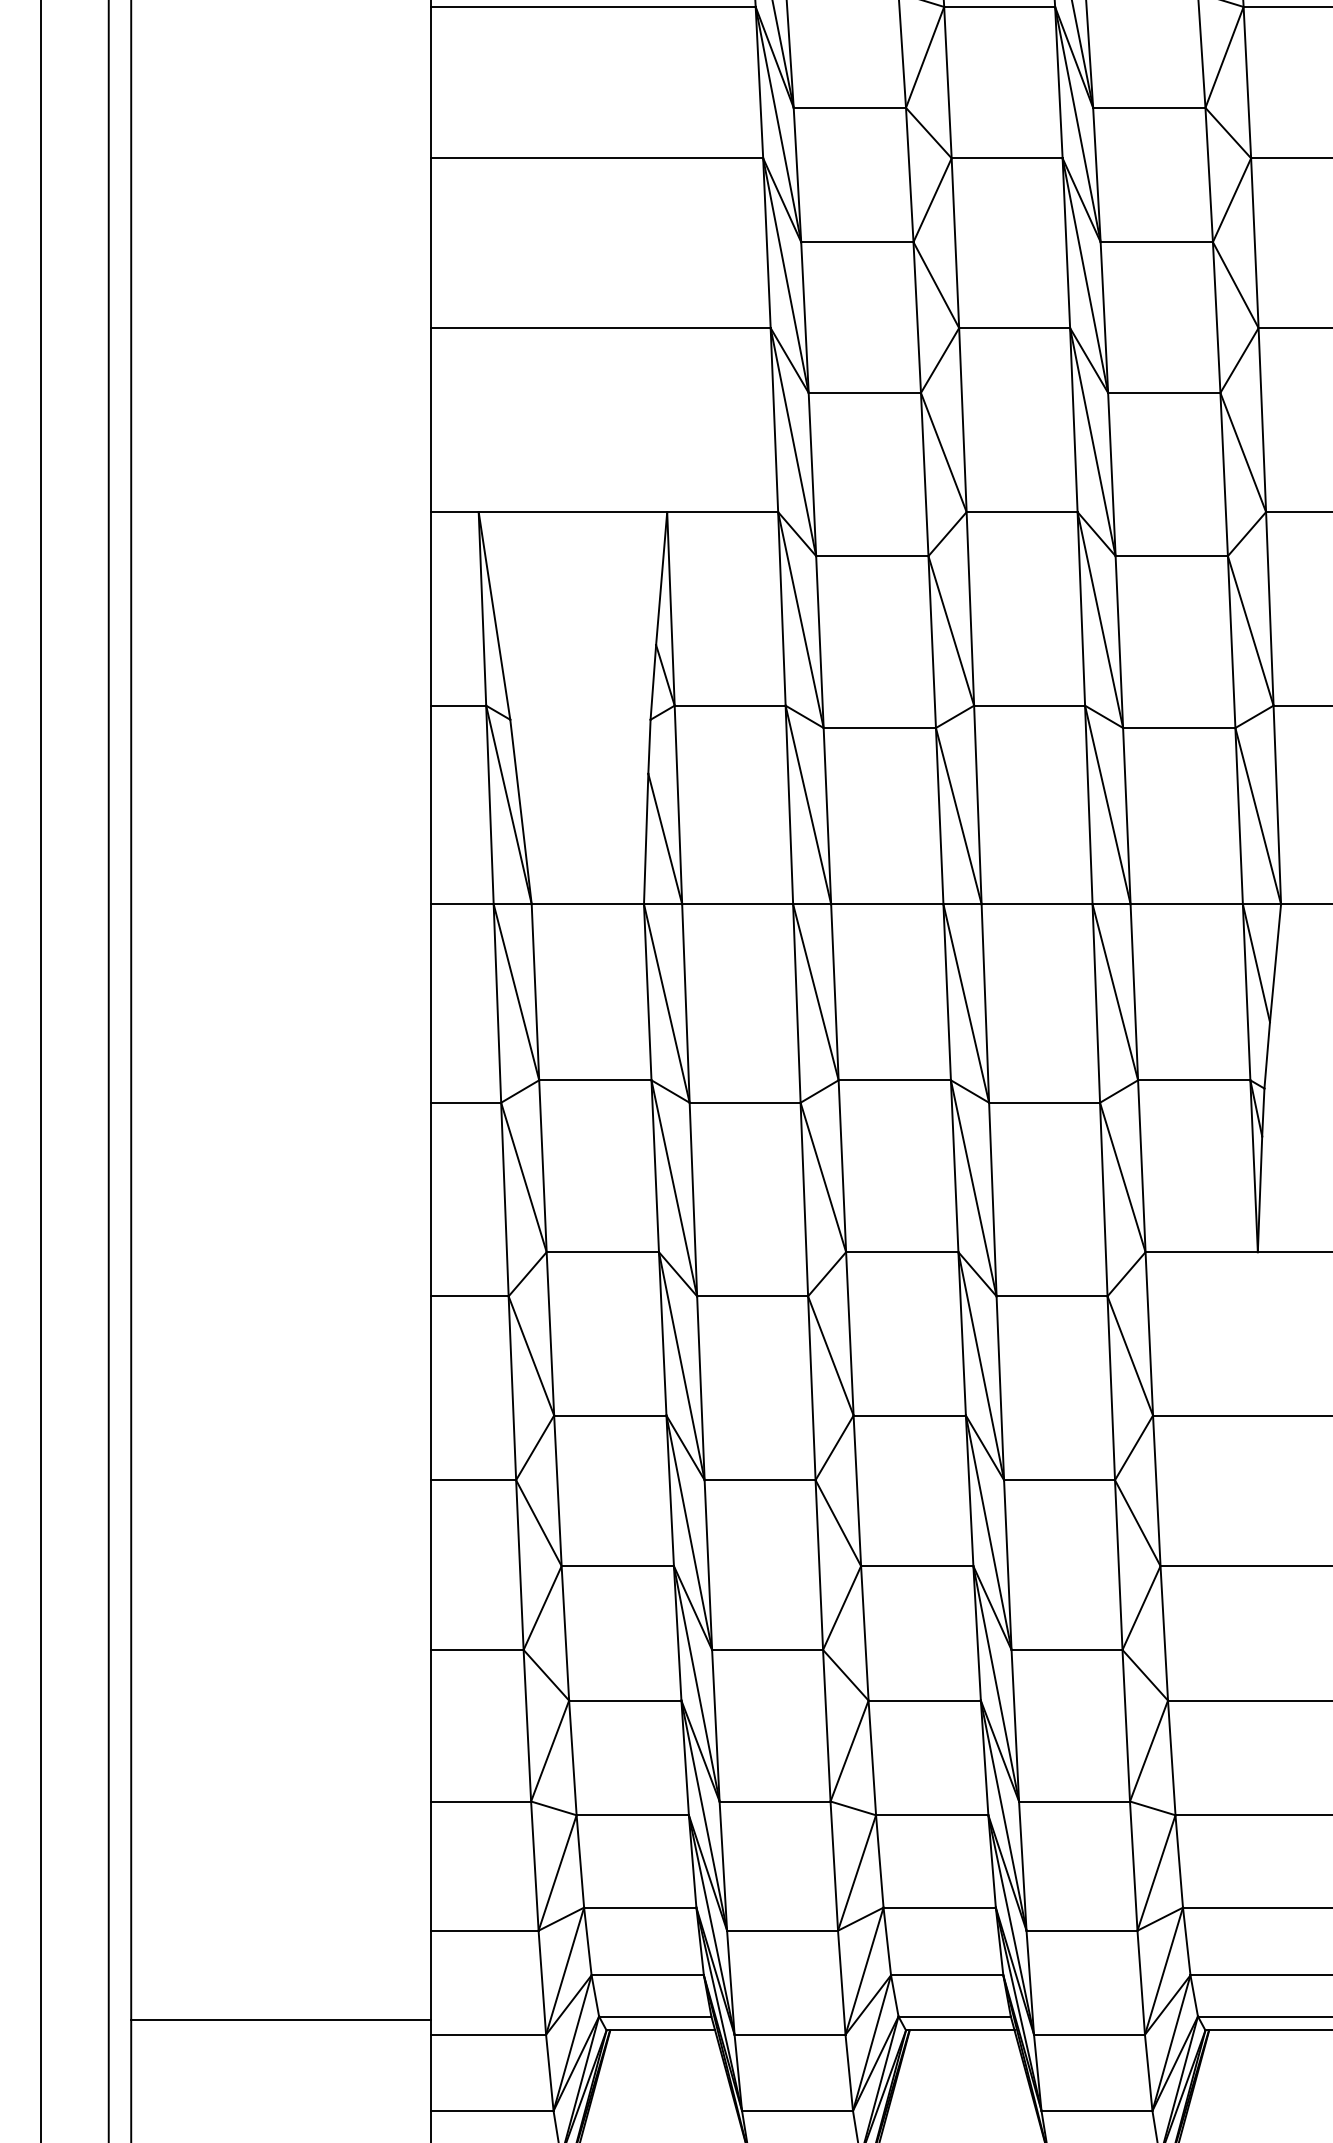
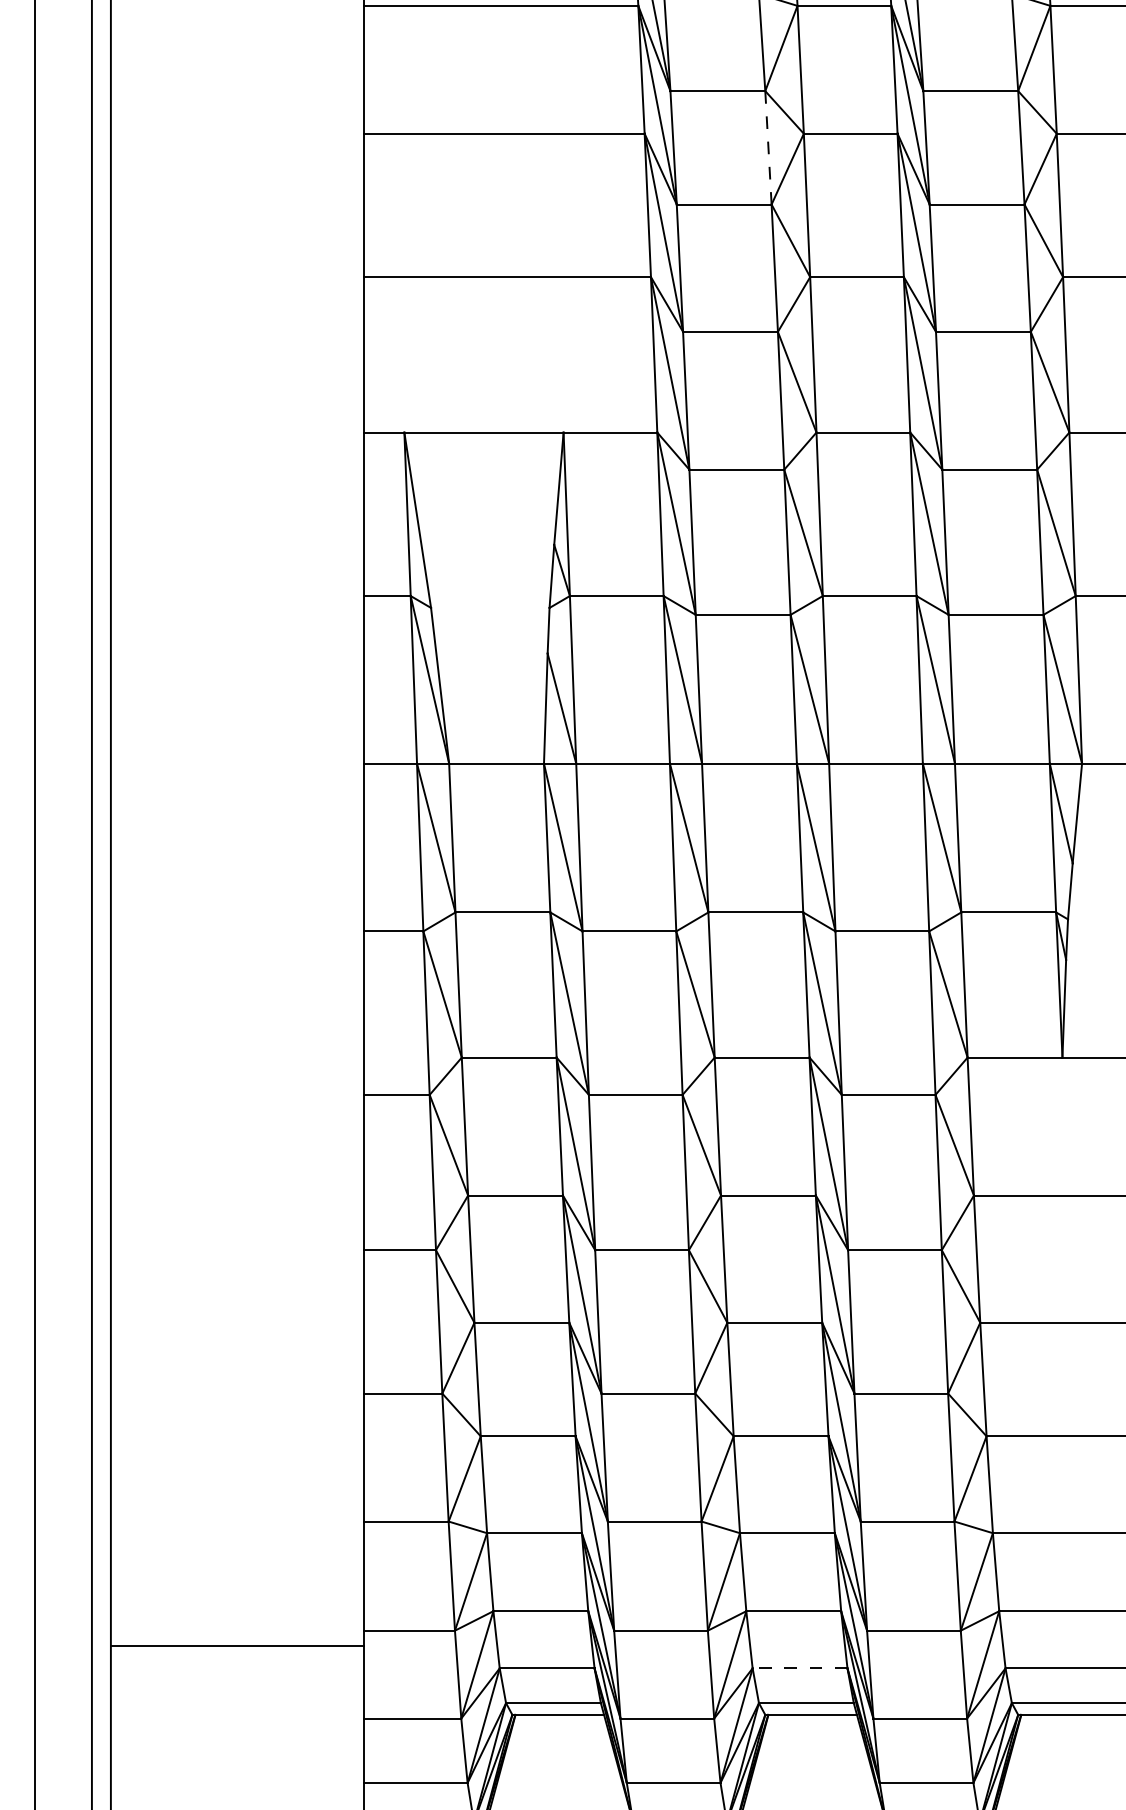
line: (909, 175) -> (768, 148), solid -> dashed
line: (946, 1975) -> (799, 1668), solid -> dashed
line: (280, 2019) -> (236, 1645), moved

